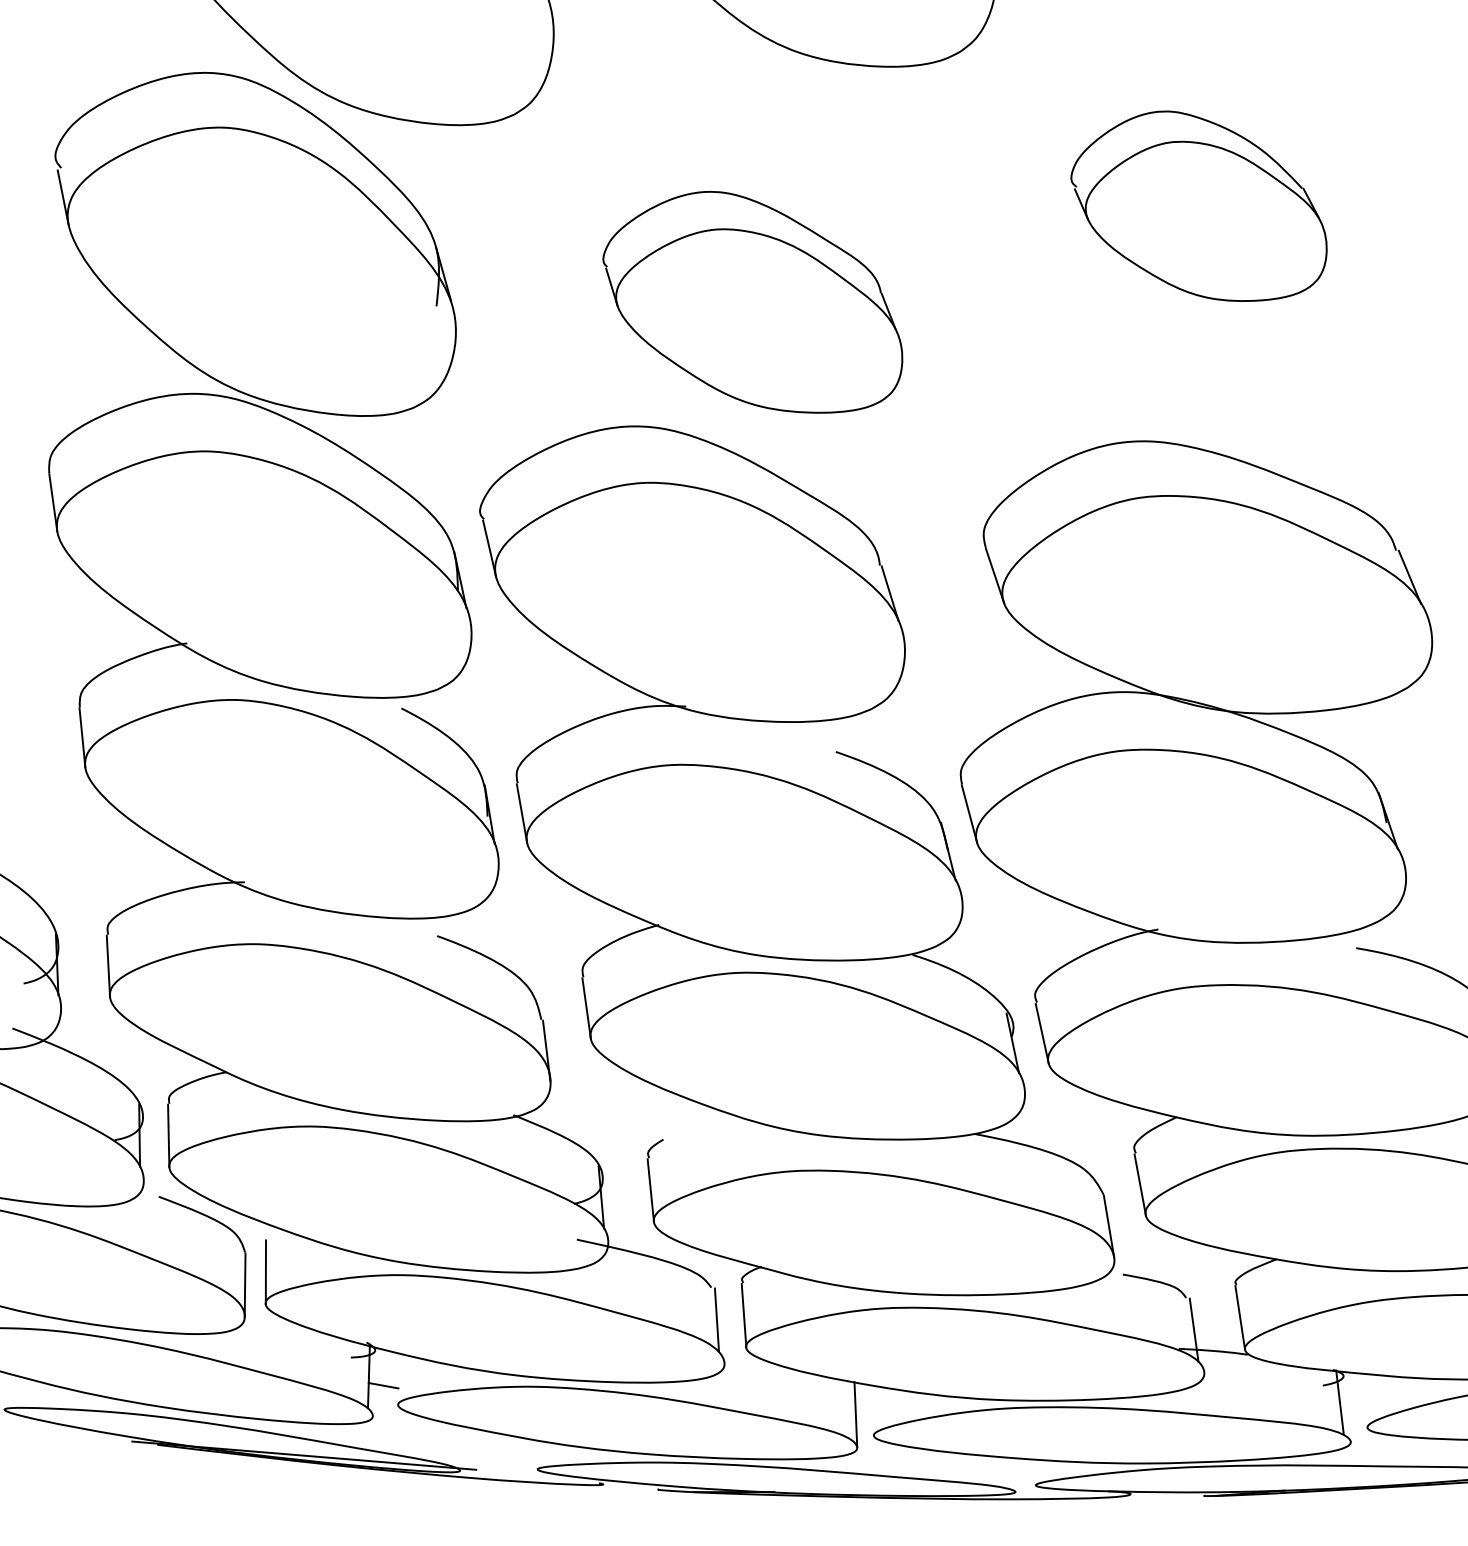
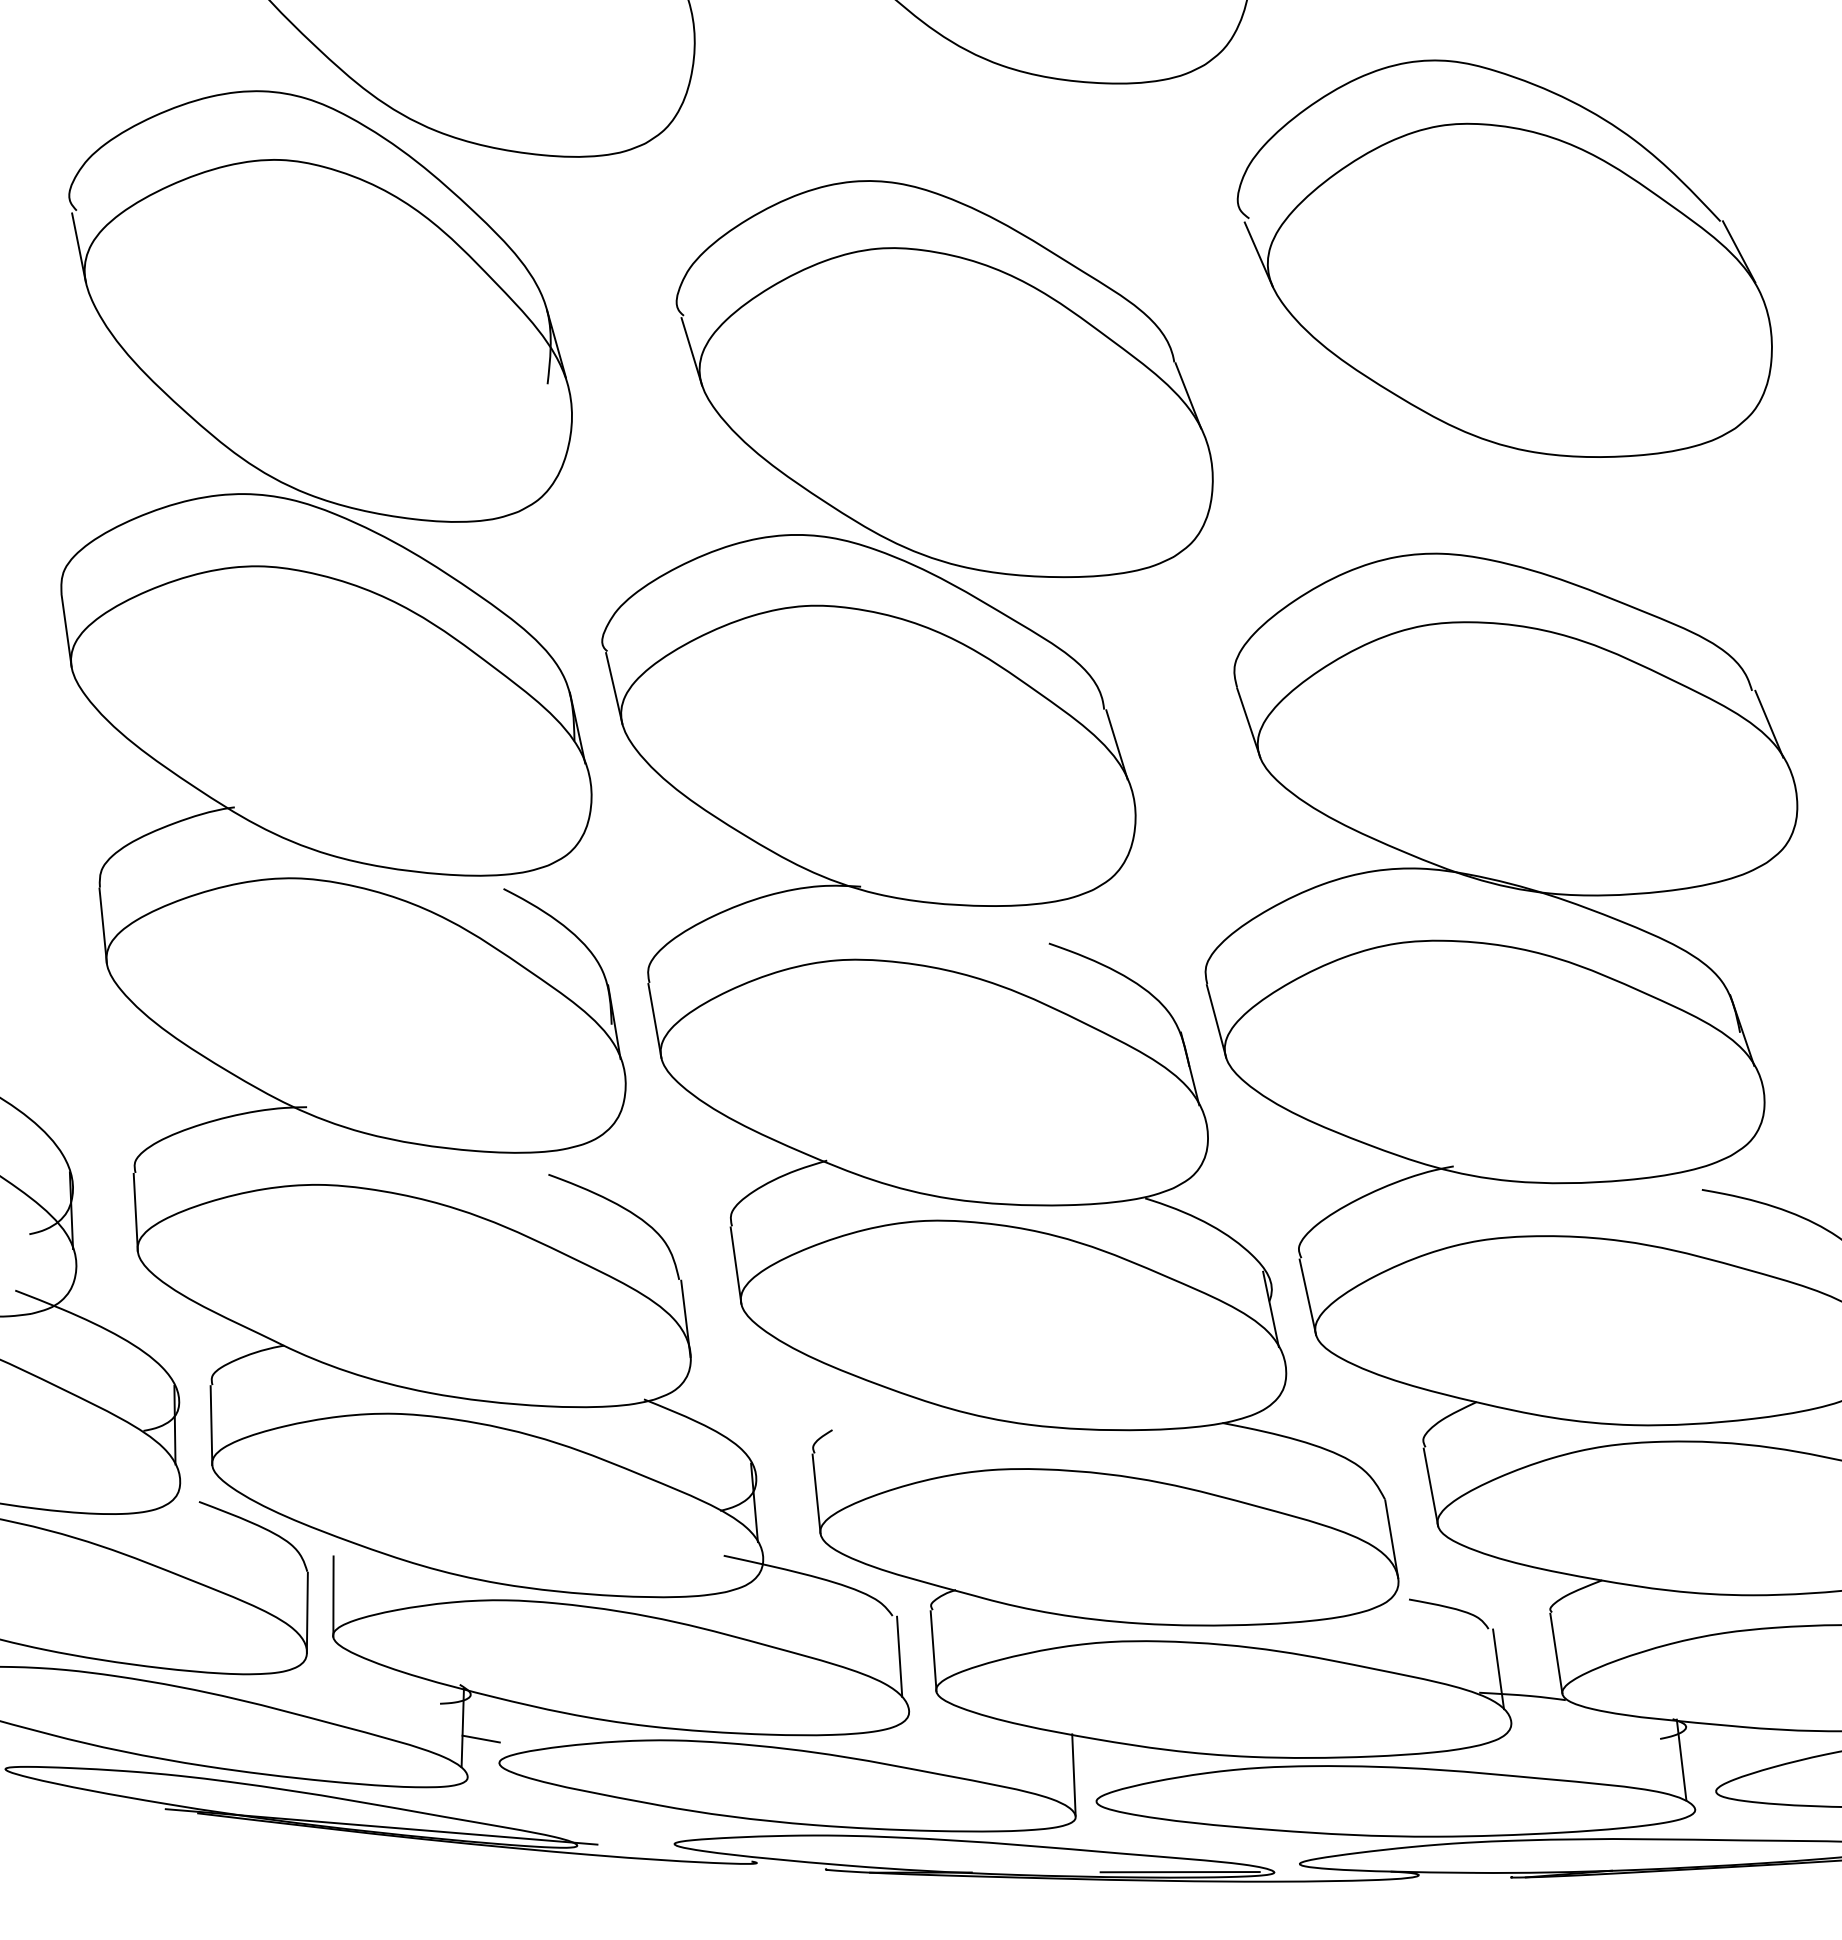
part: (1198, 206) -> (1504, 258), size x1.67
part: (752, 302) -> (944, 379), size x1.43
line: (939, 1492) -> (1179, 1872), added

